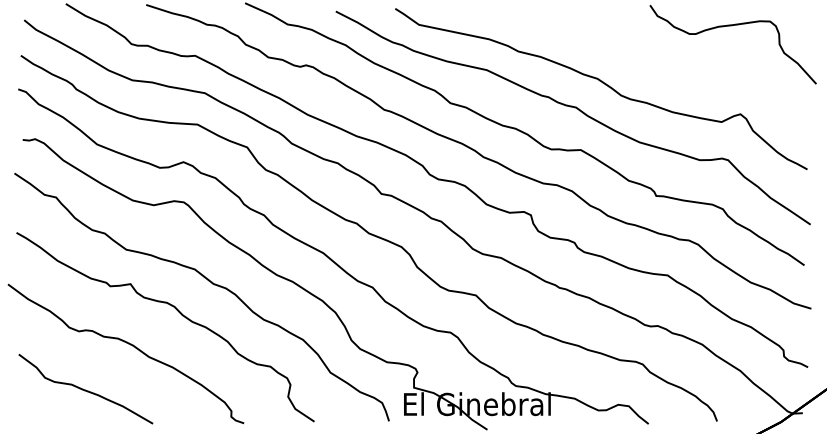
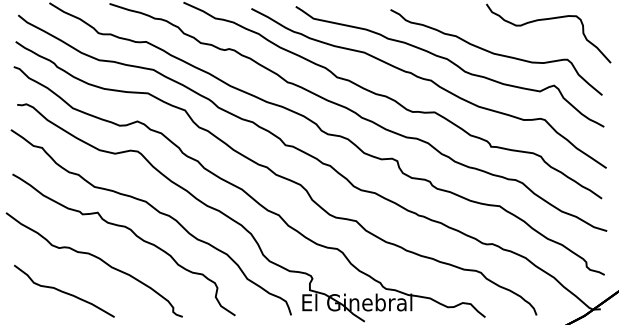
curve: (663, 71) -> (496, 53), added

